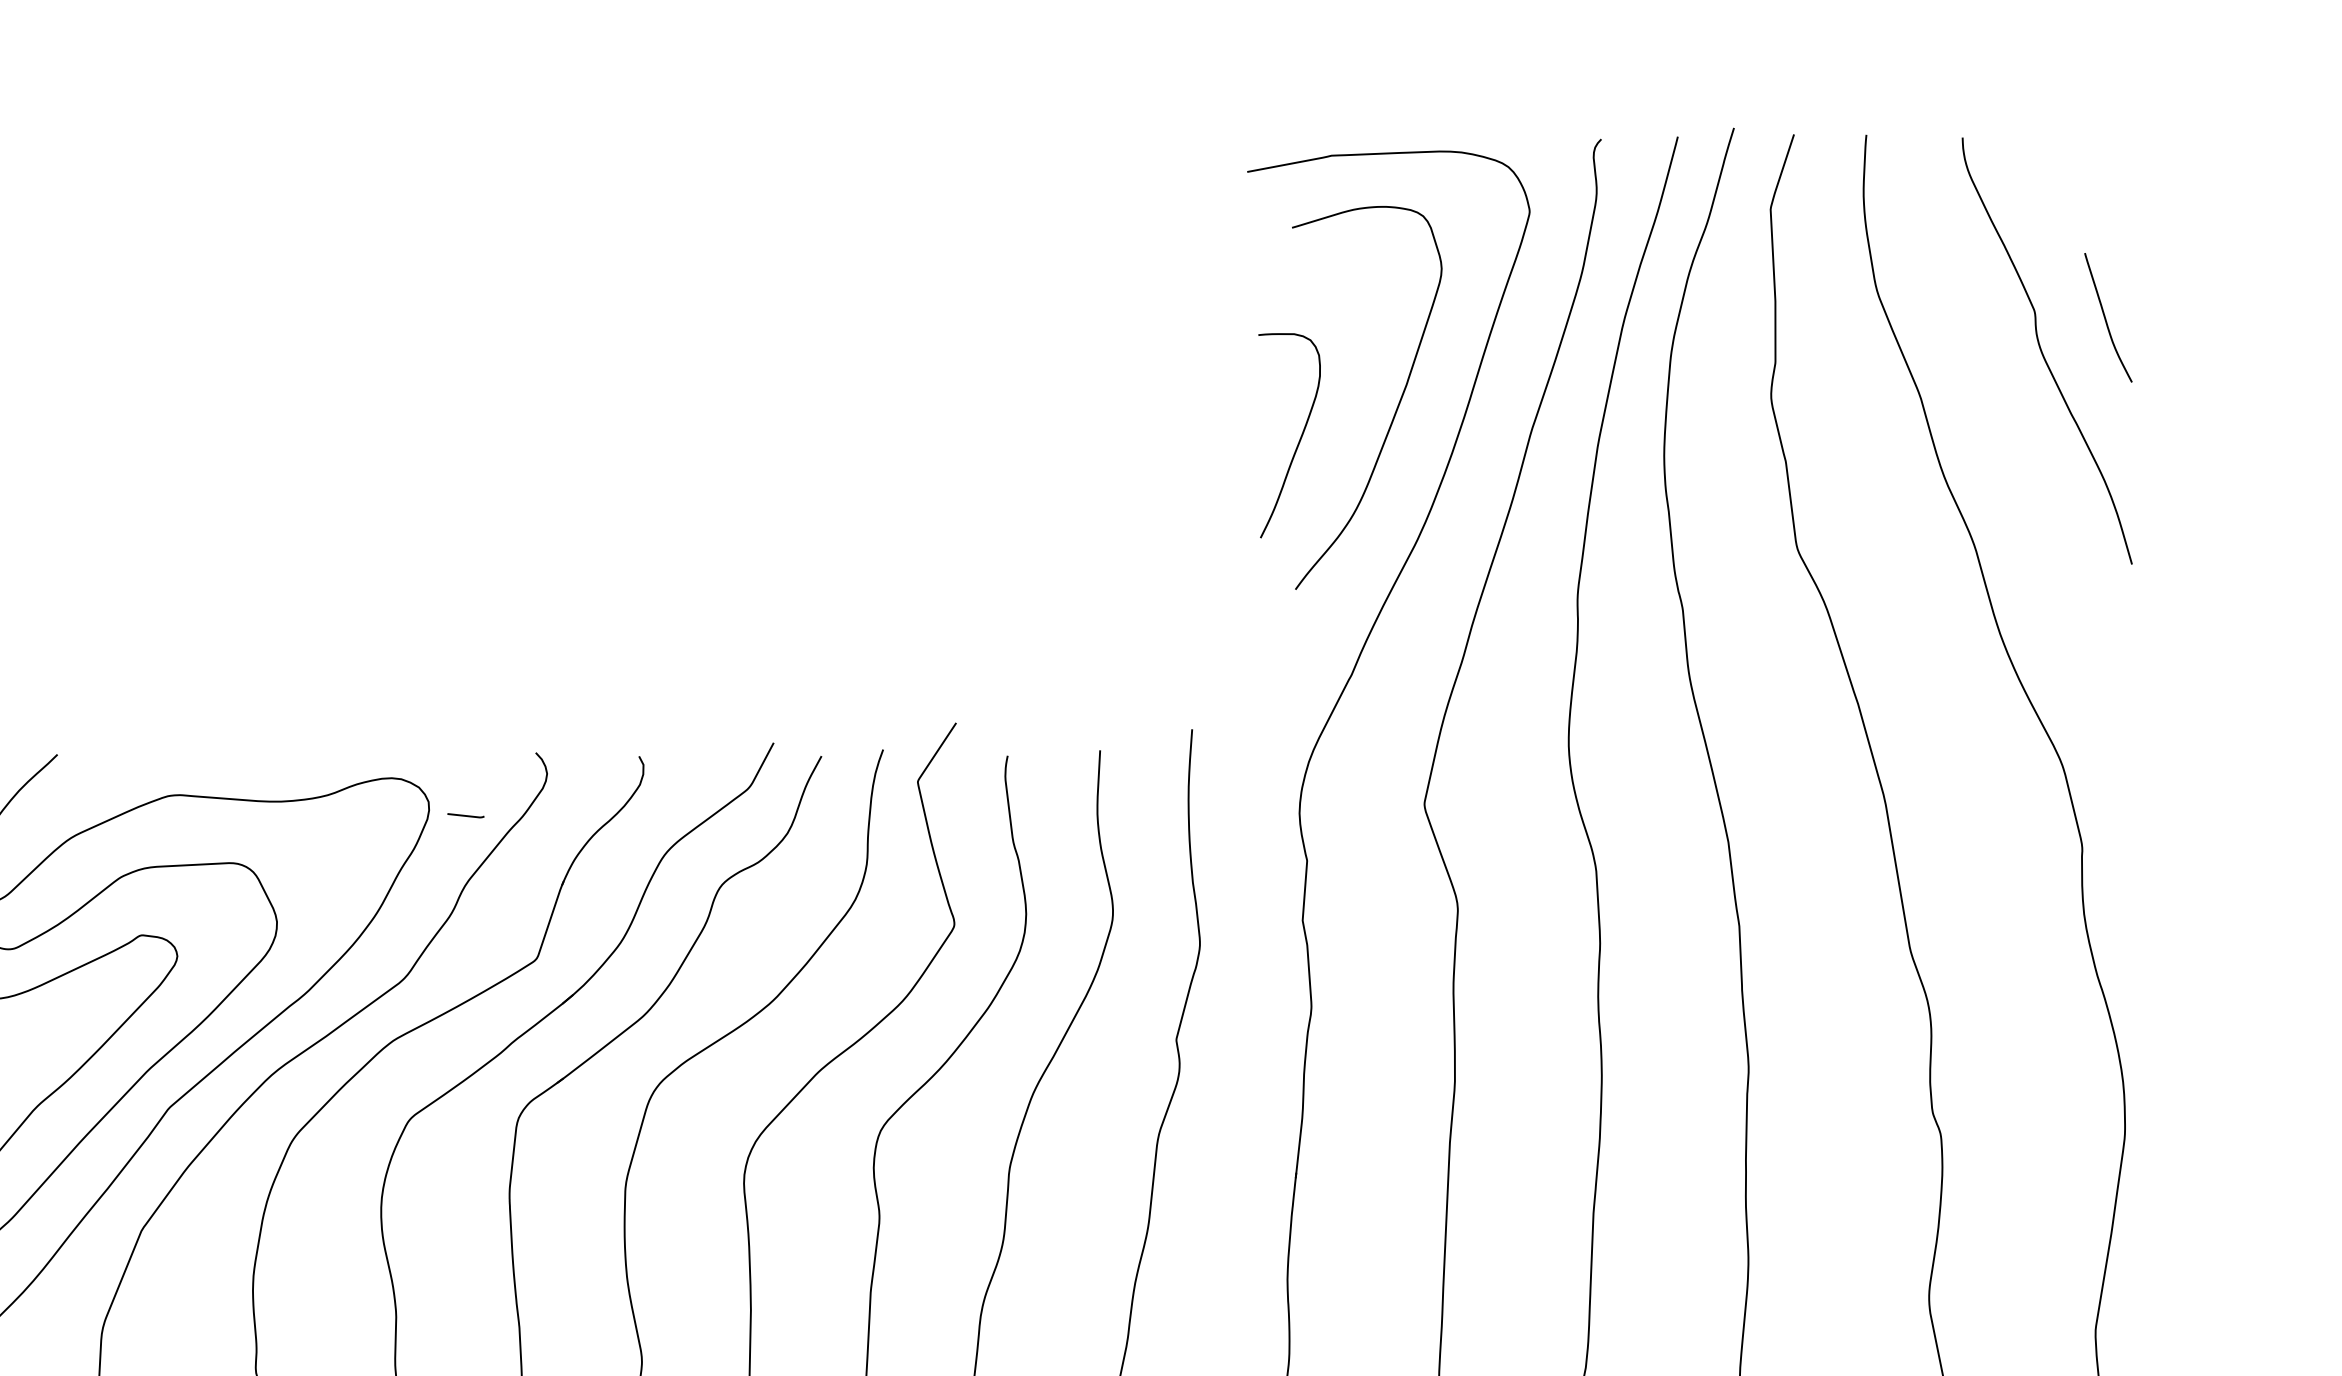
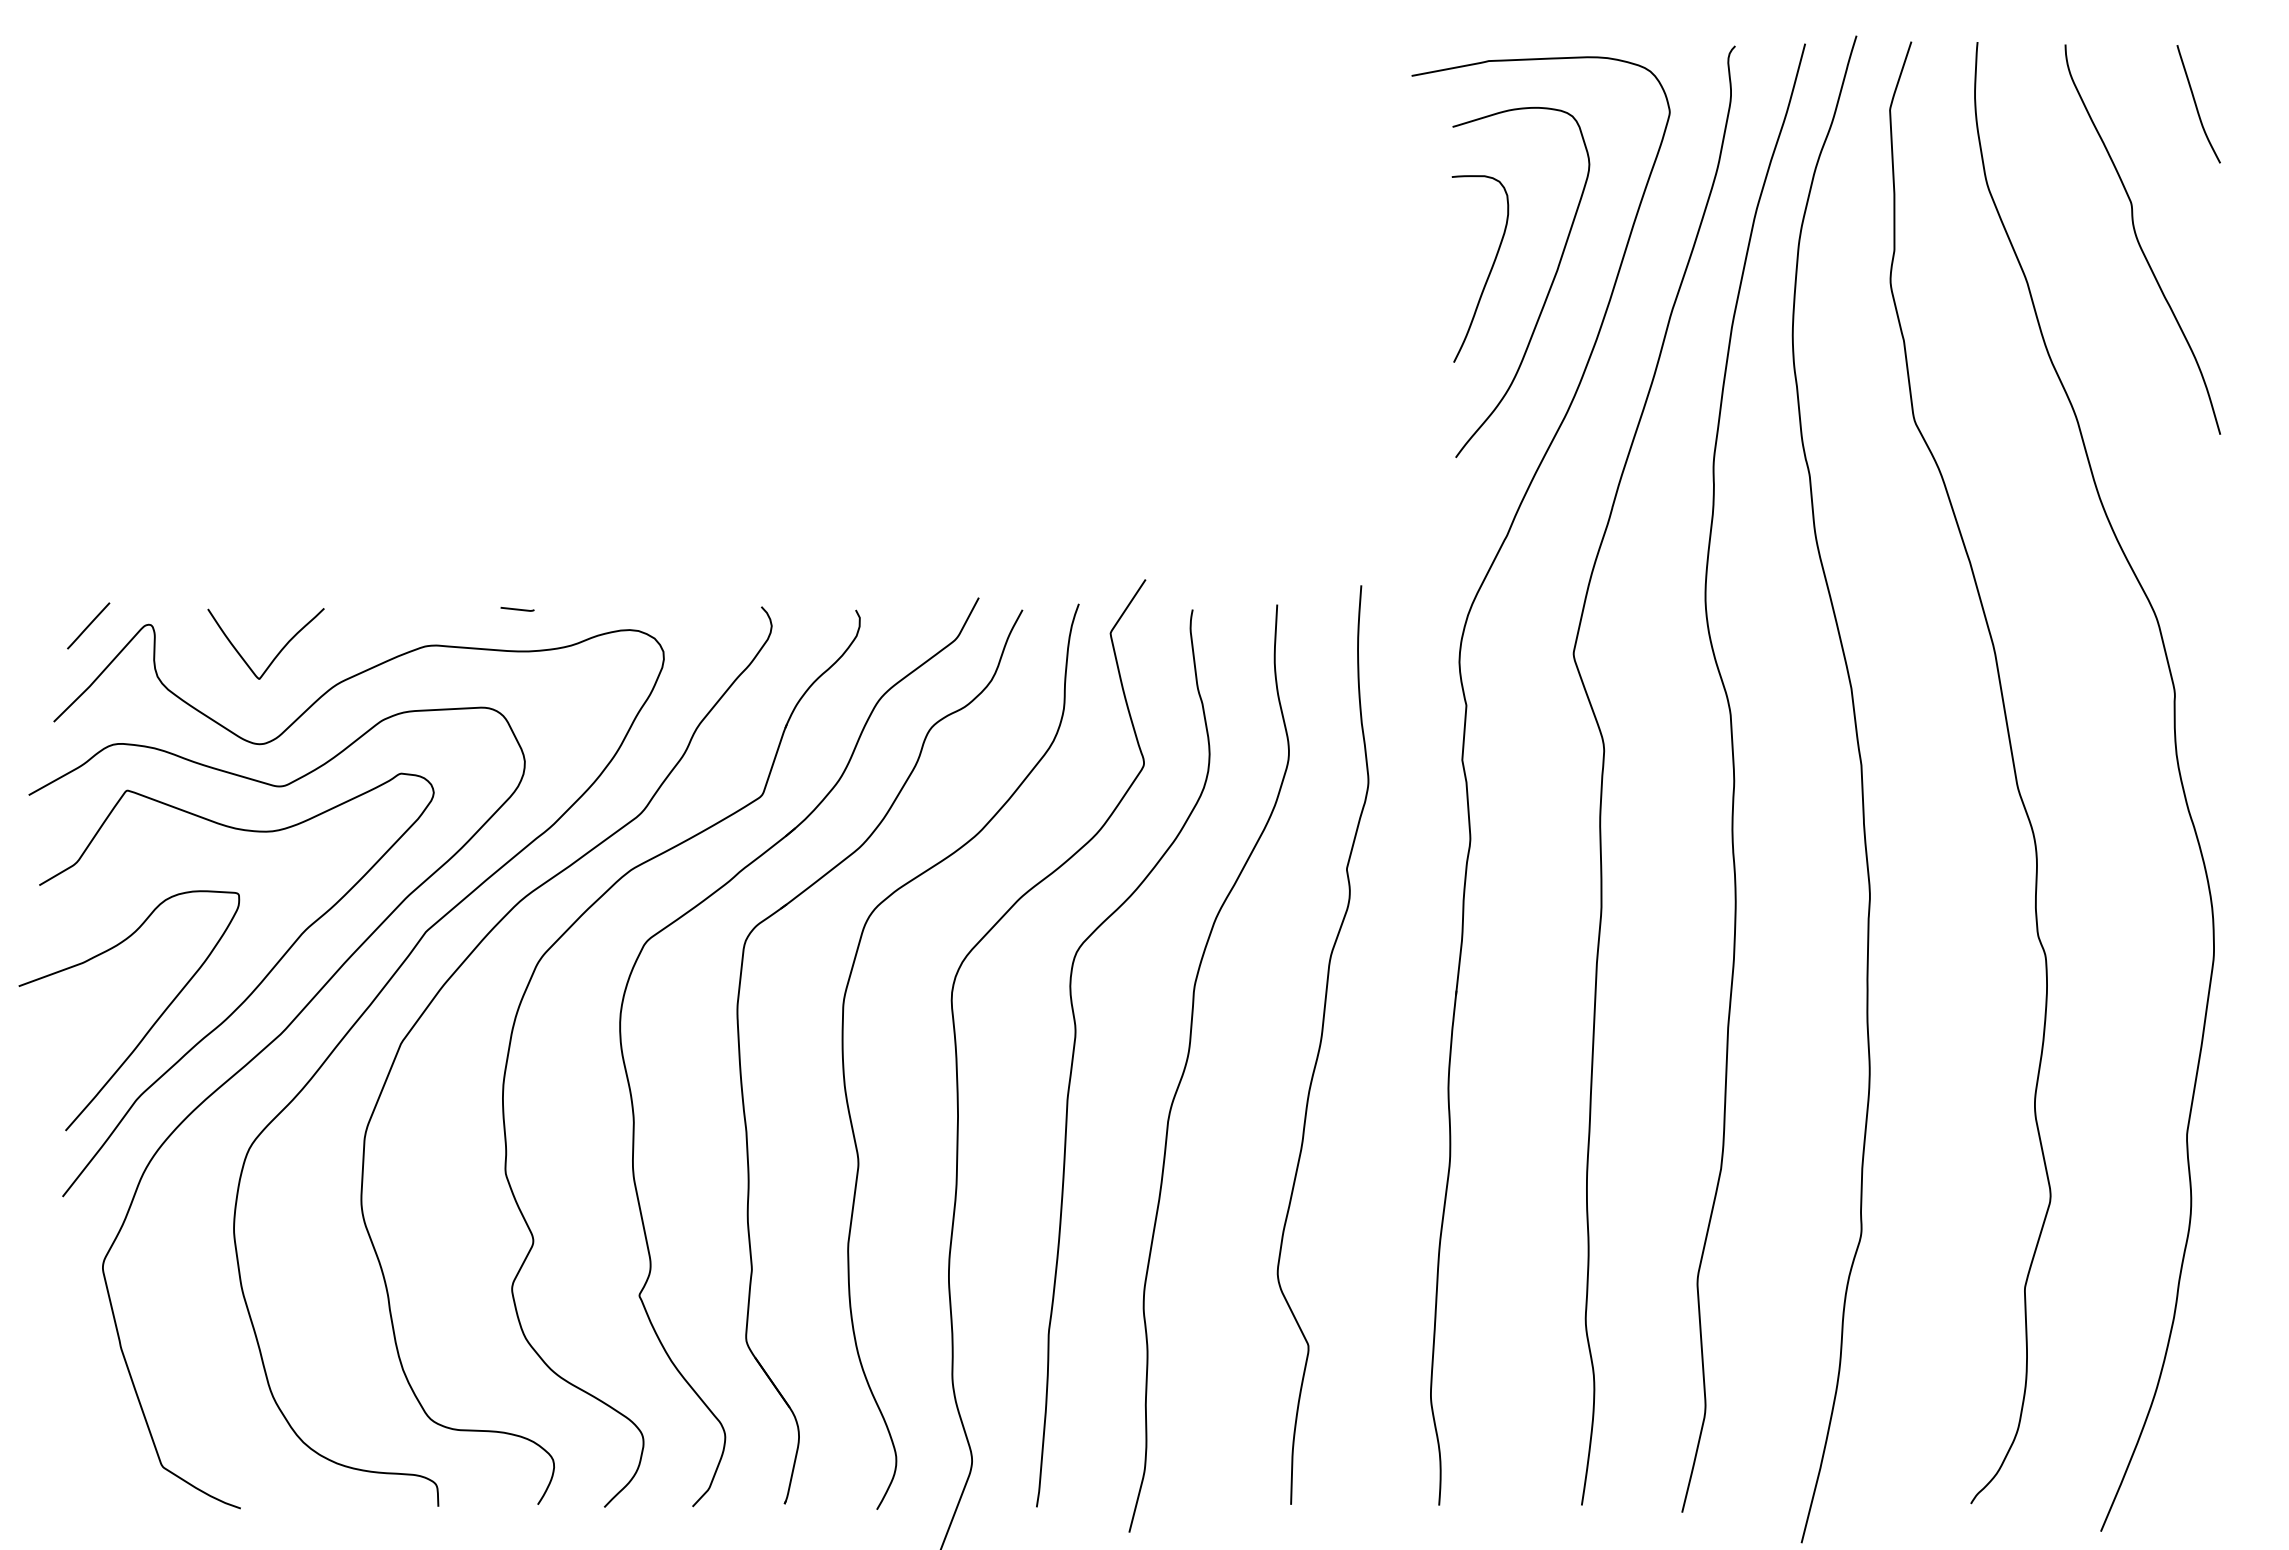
curve: (2105, 318) -> (2196, 104), moved
curve: (1299, 438) -> (1489, 271), moved
line: (465, 814) -> (517, 608), moved

